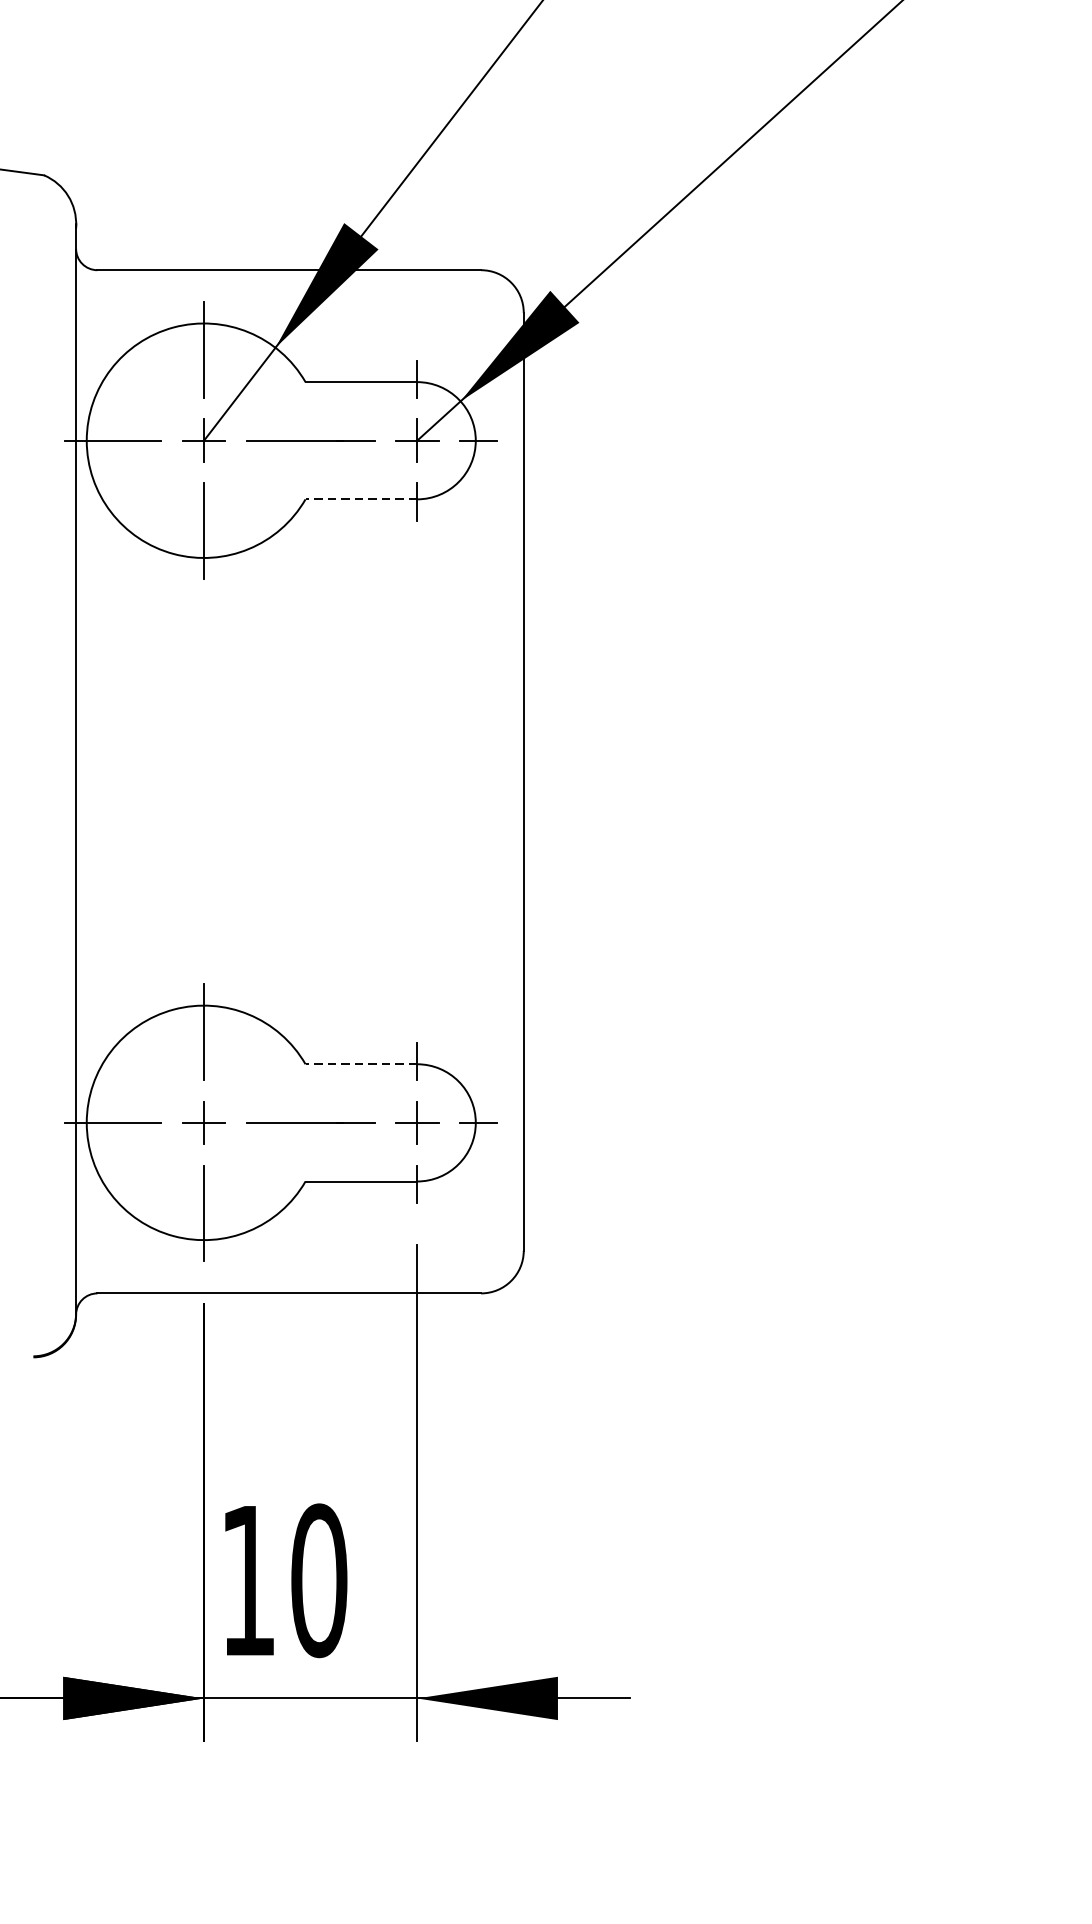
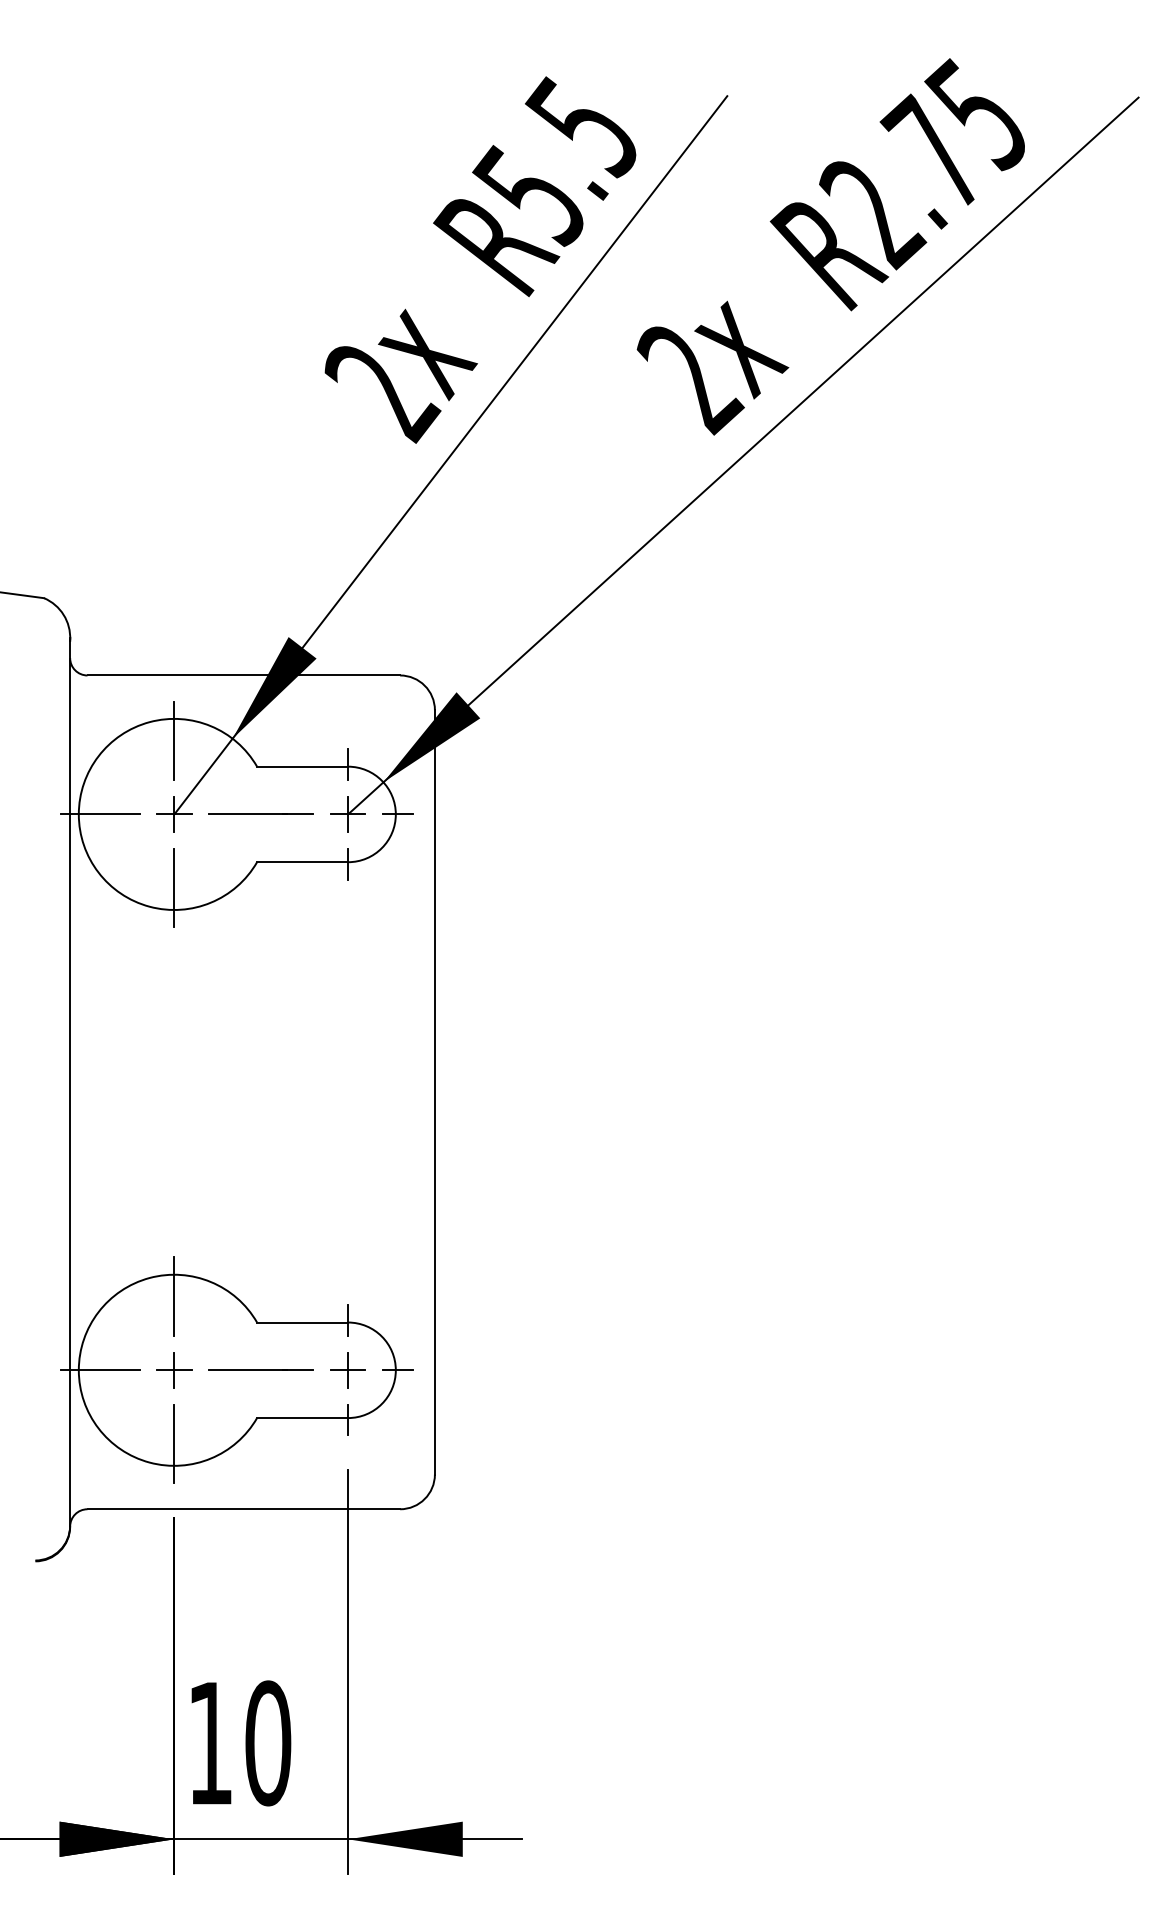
line: (361, 499) -> (302, 862), dashed -> solid
line: (361, 1064) -> (302, 1322), dashed -> solid

